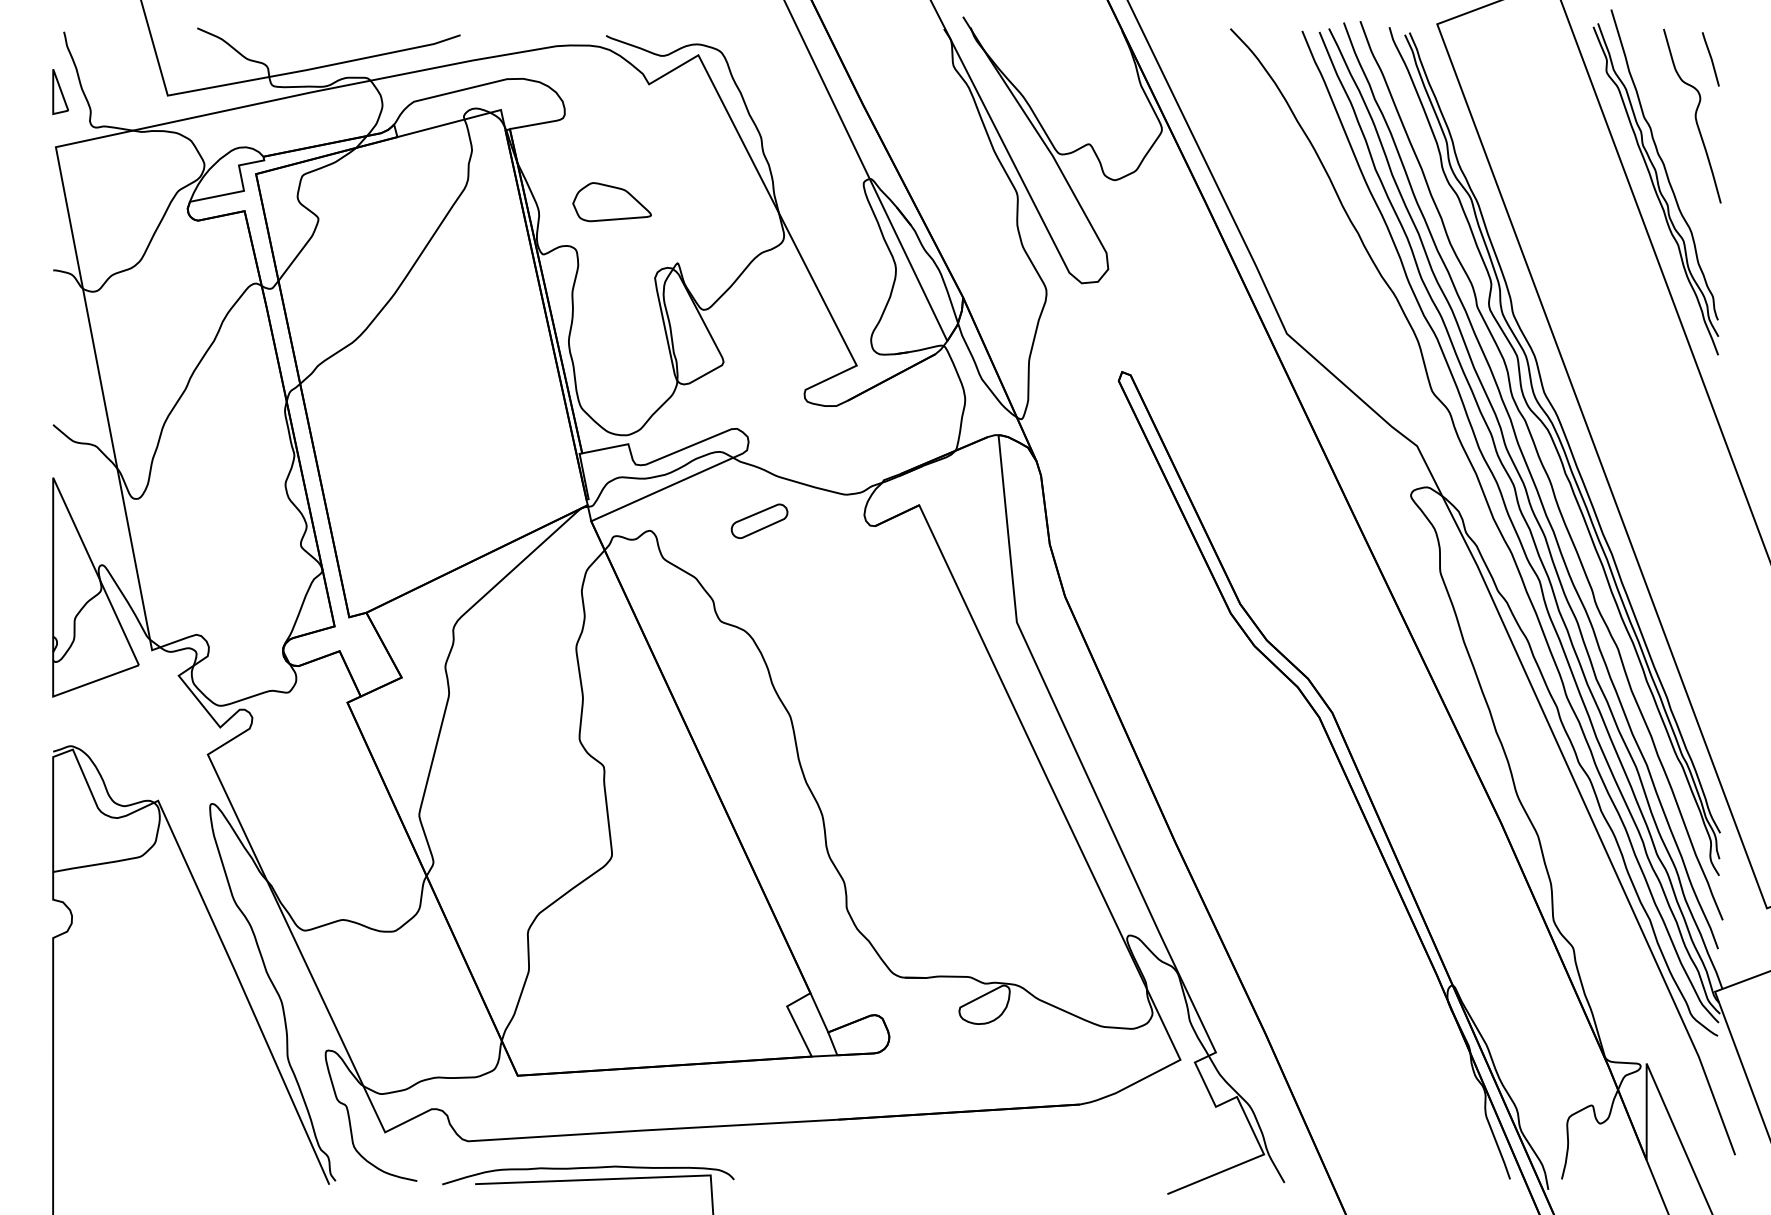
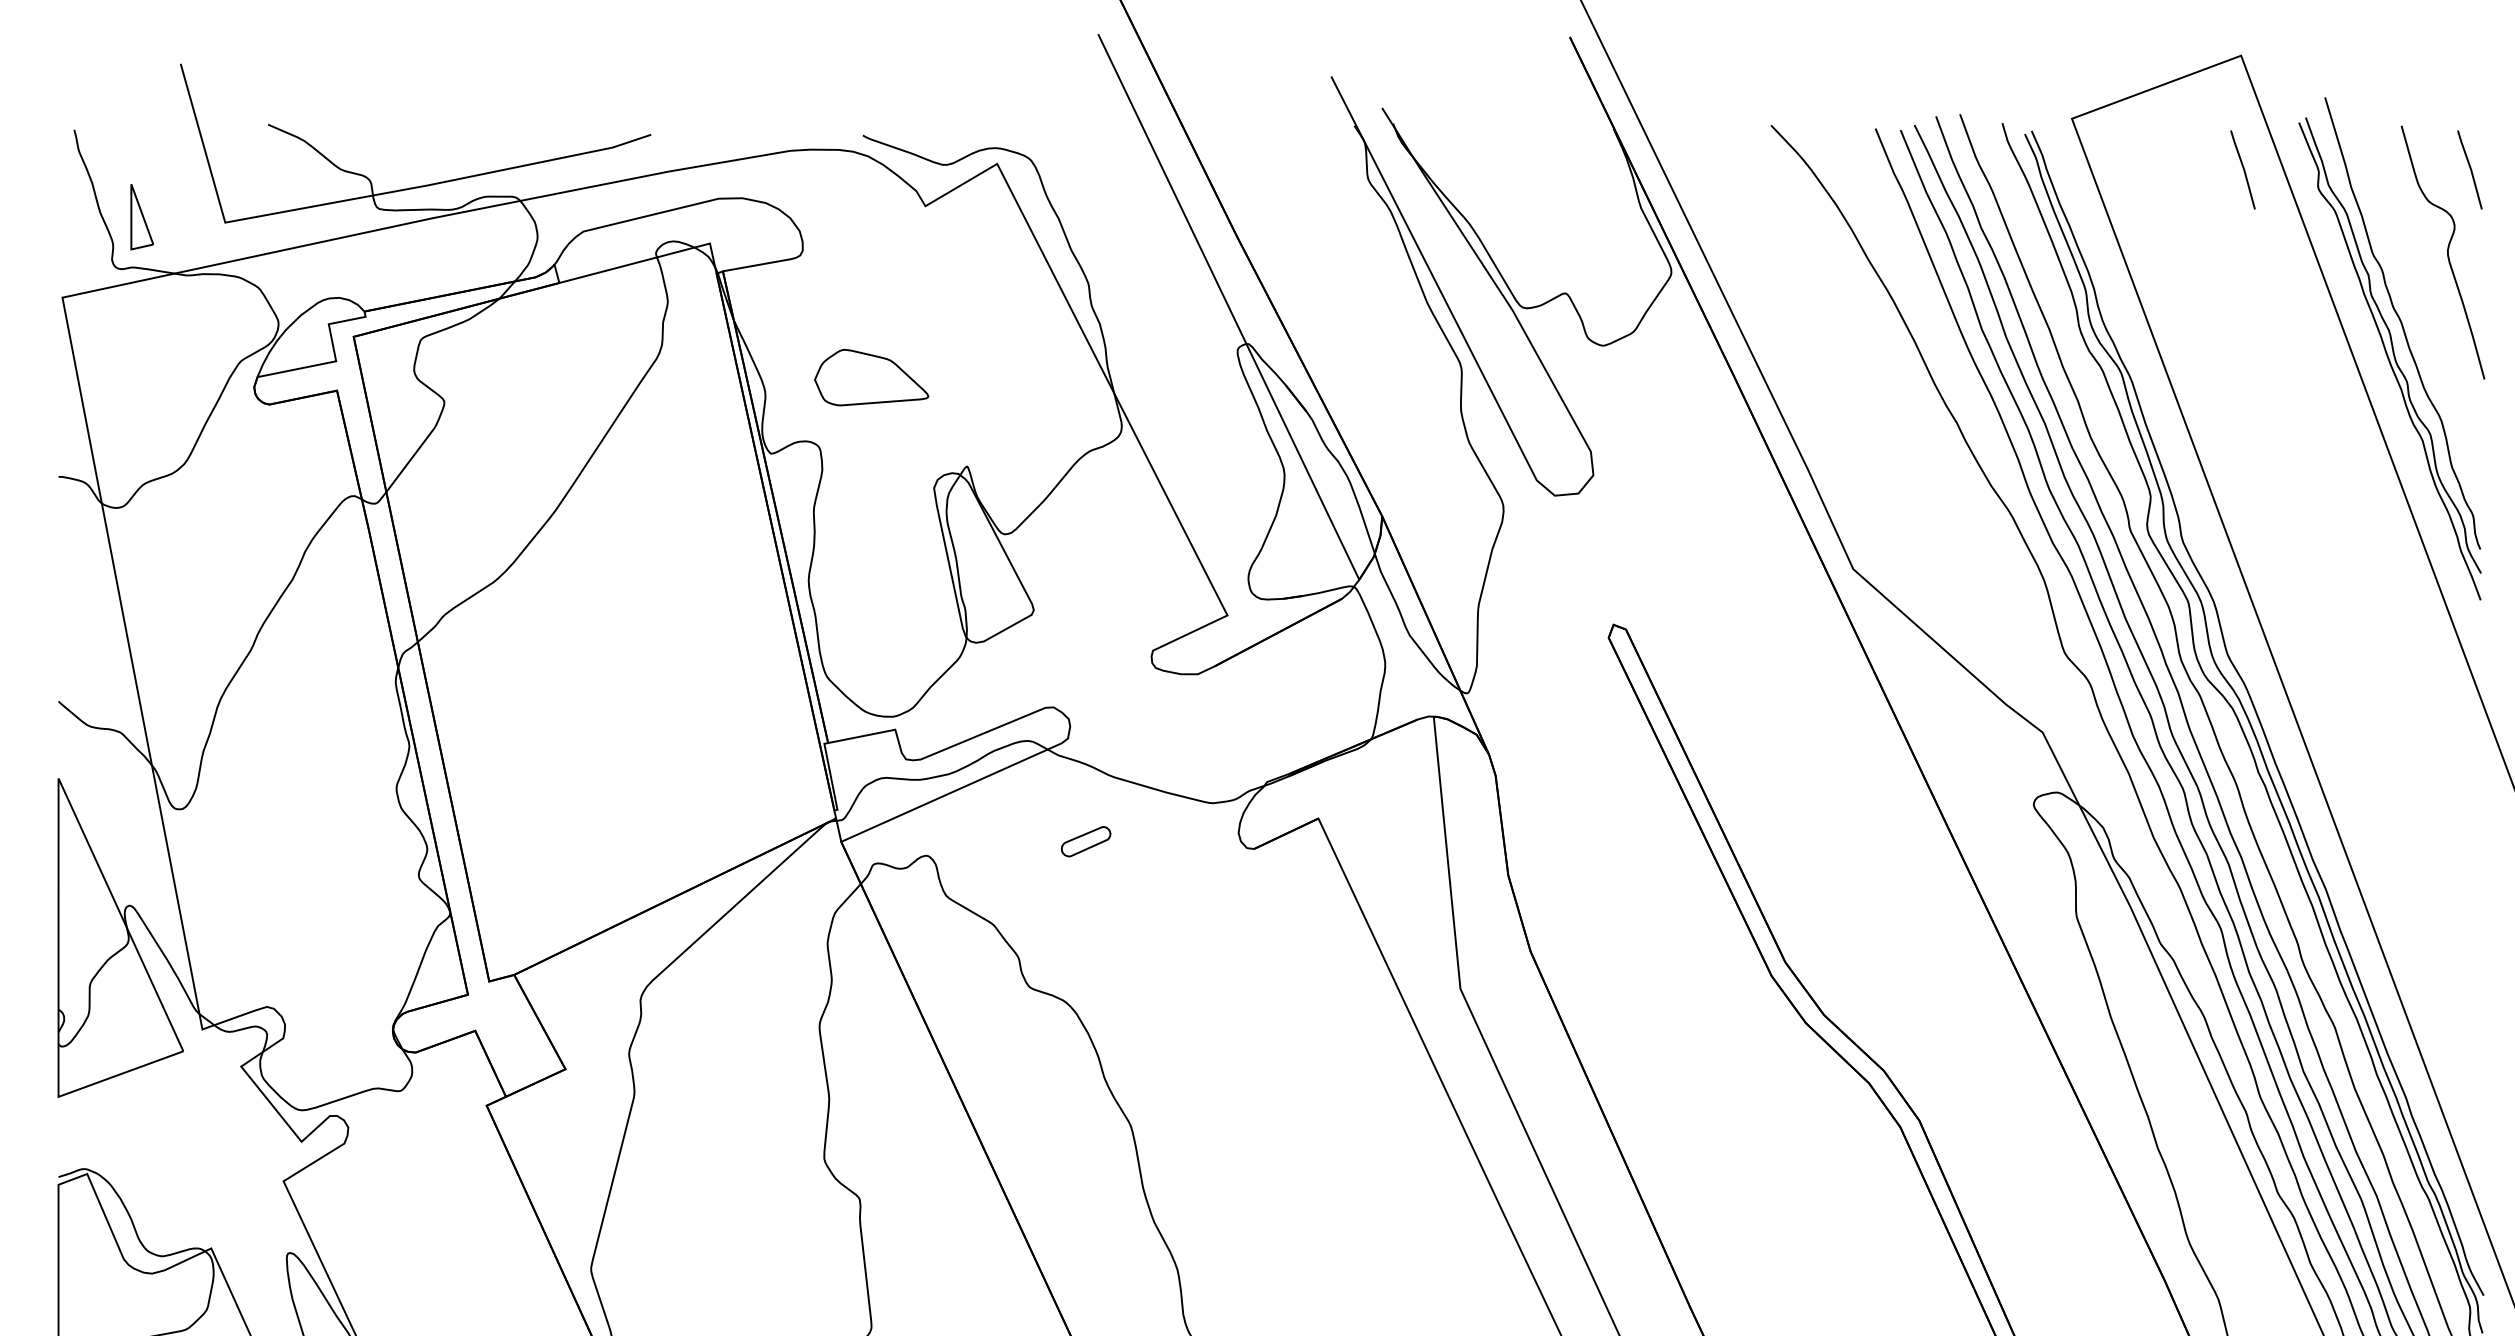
line: (1554, 59) -> (2242, 170), added
part: (60, 92) -> (141, 218), moved
part: (759, 520) -> (1086, 840), size x0.6

